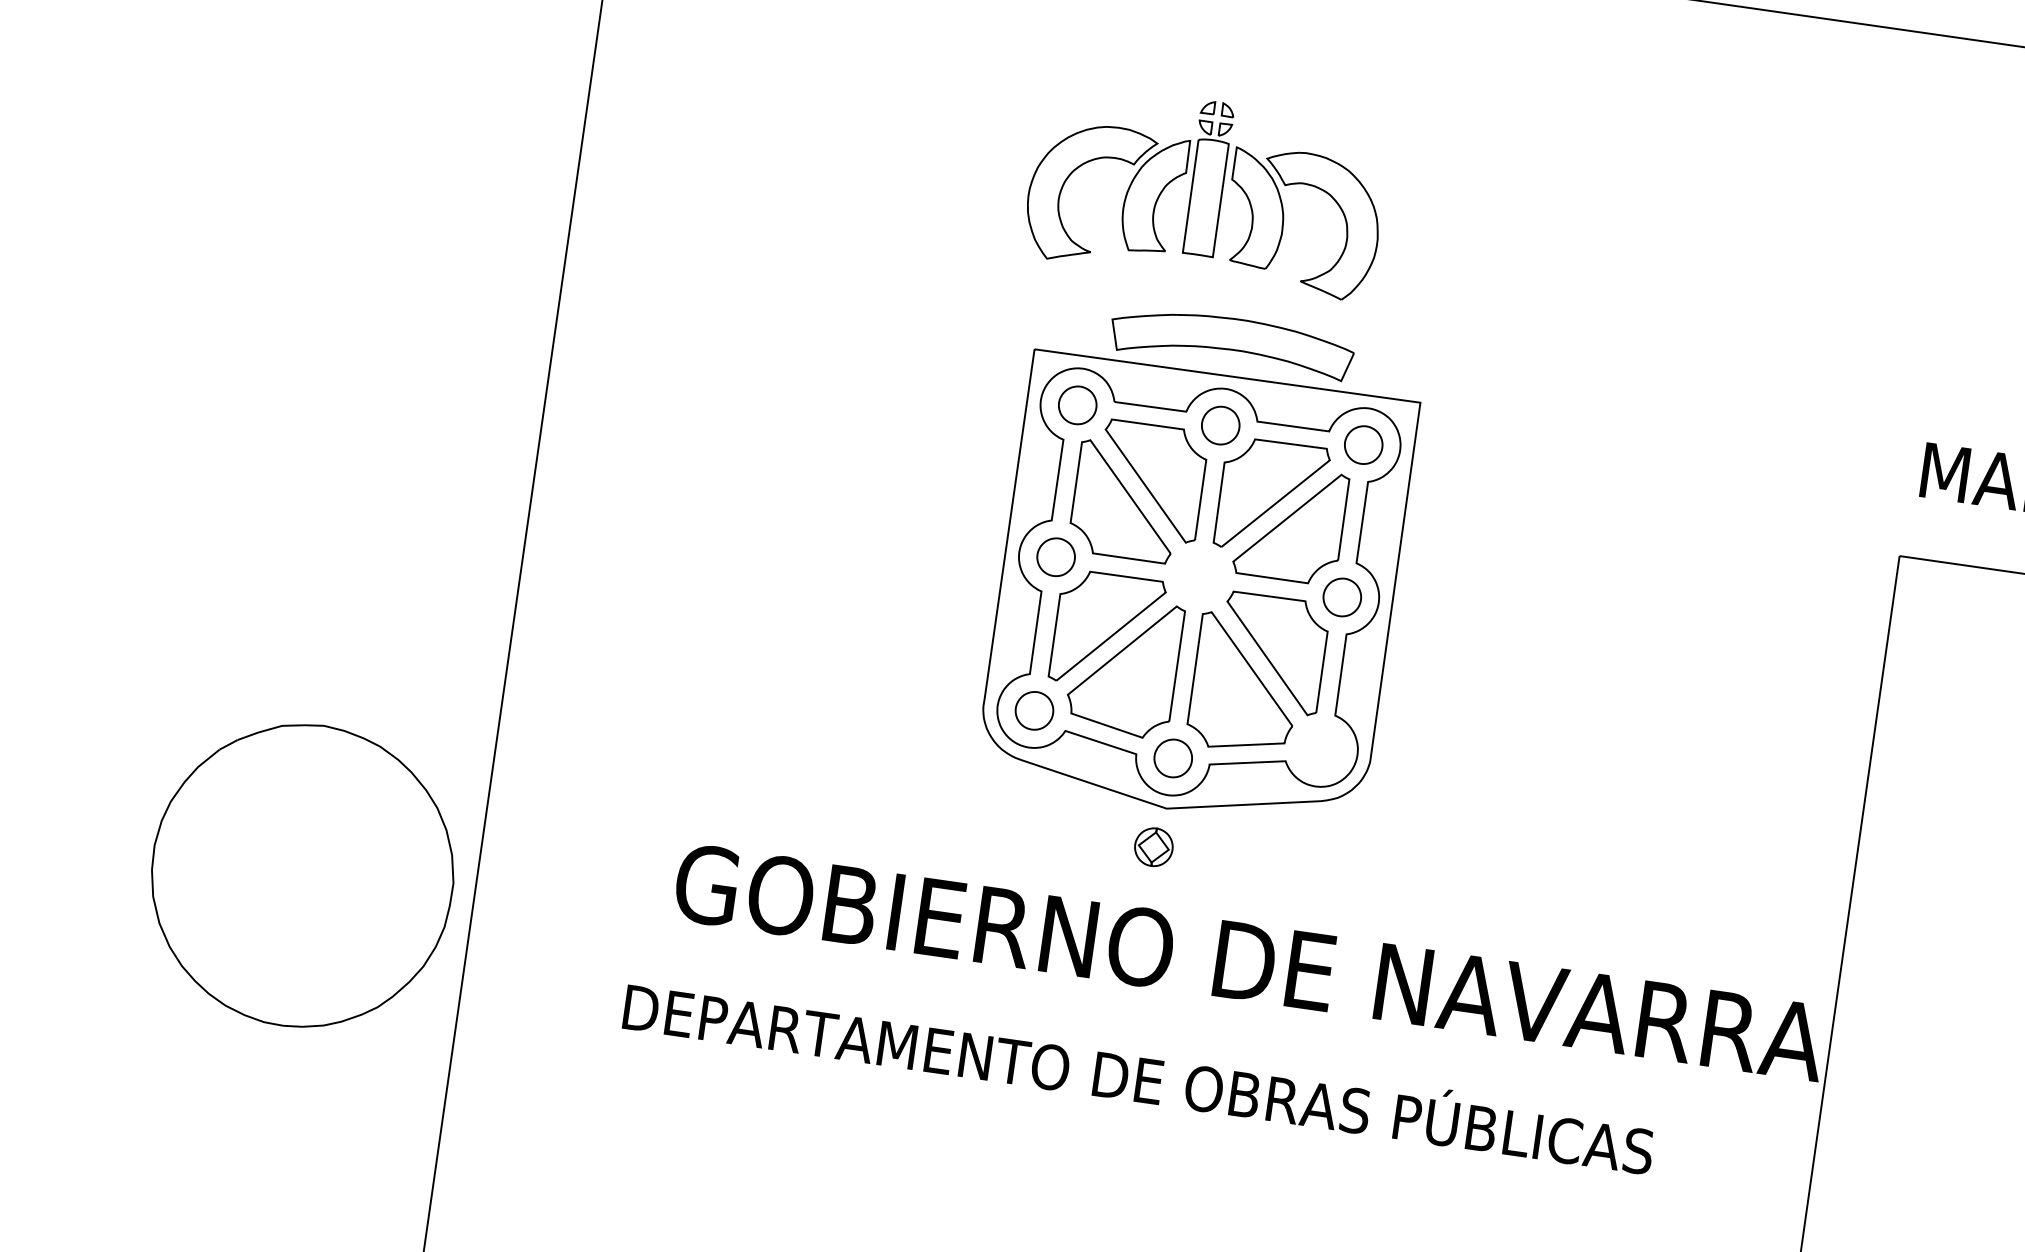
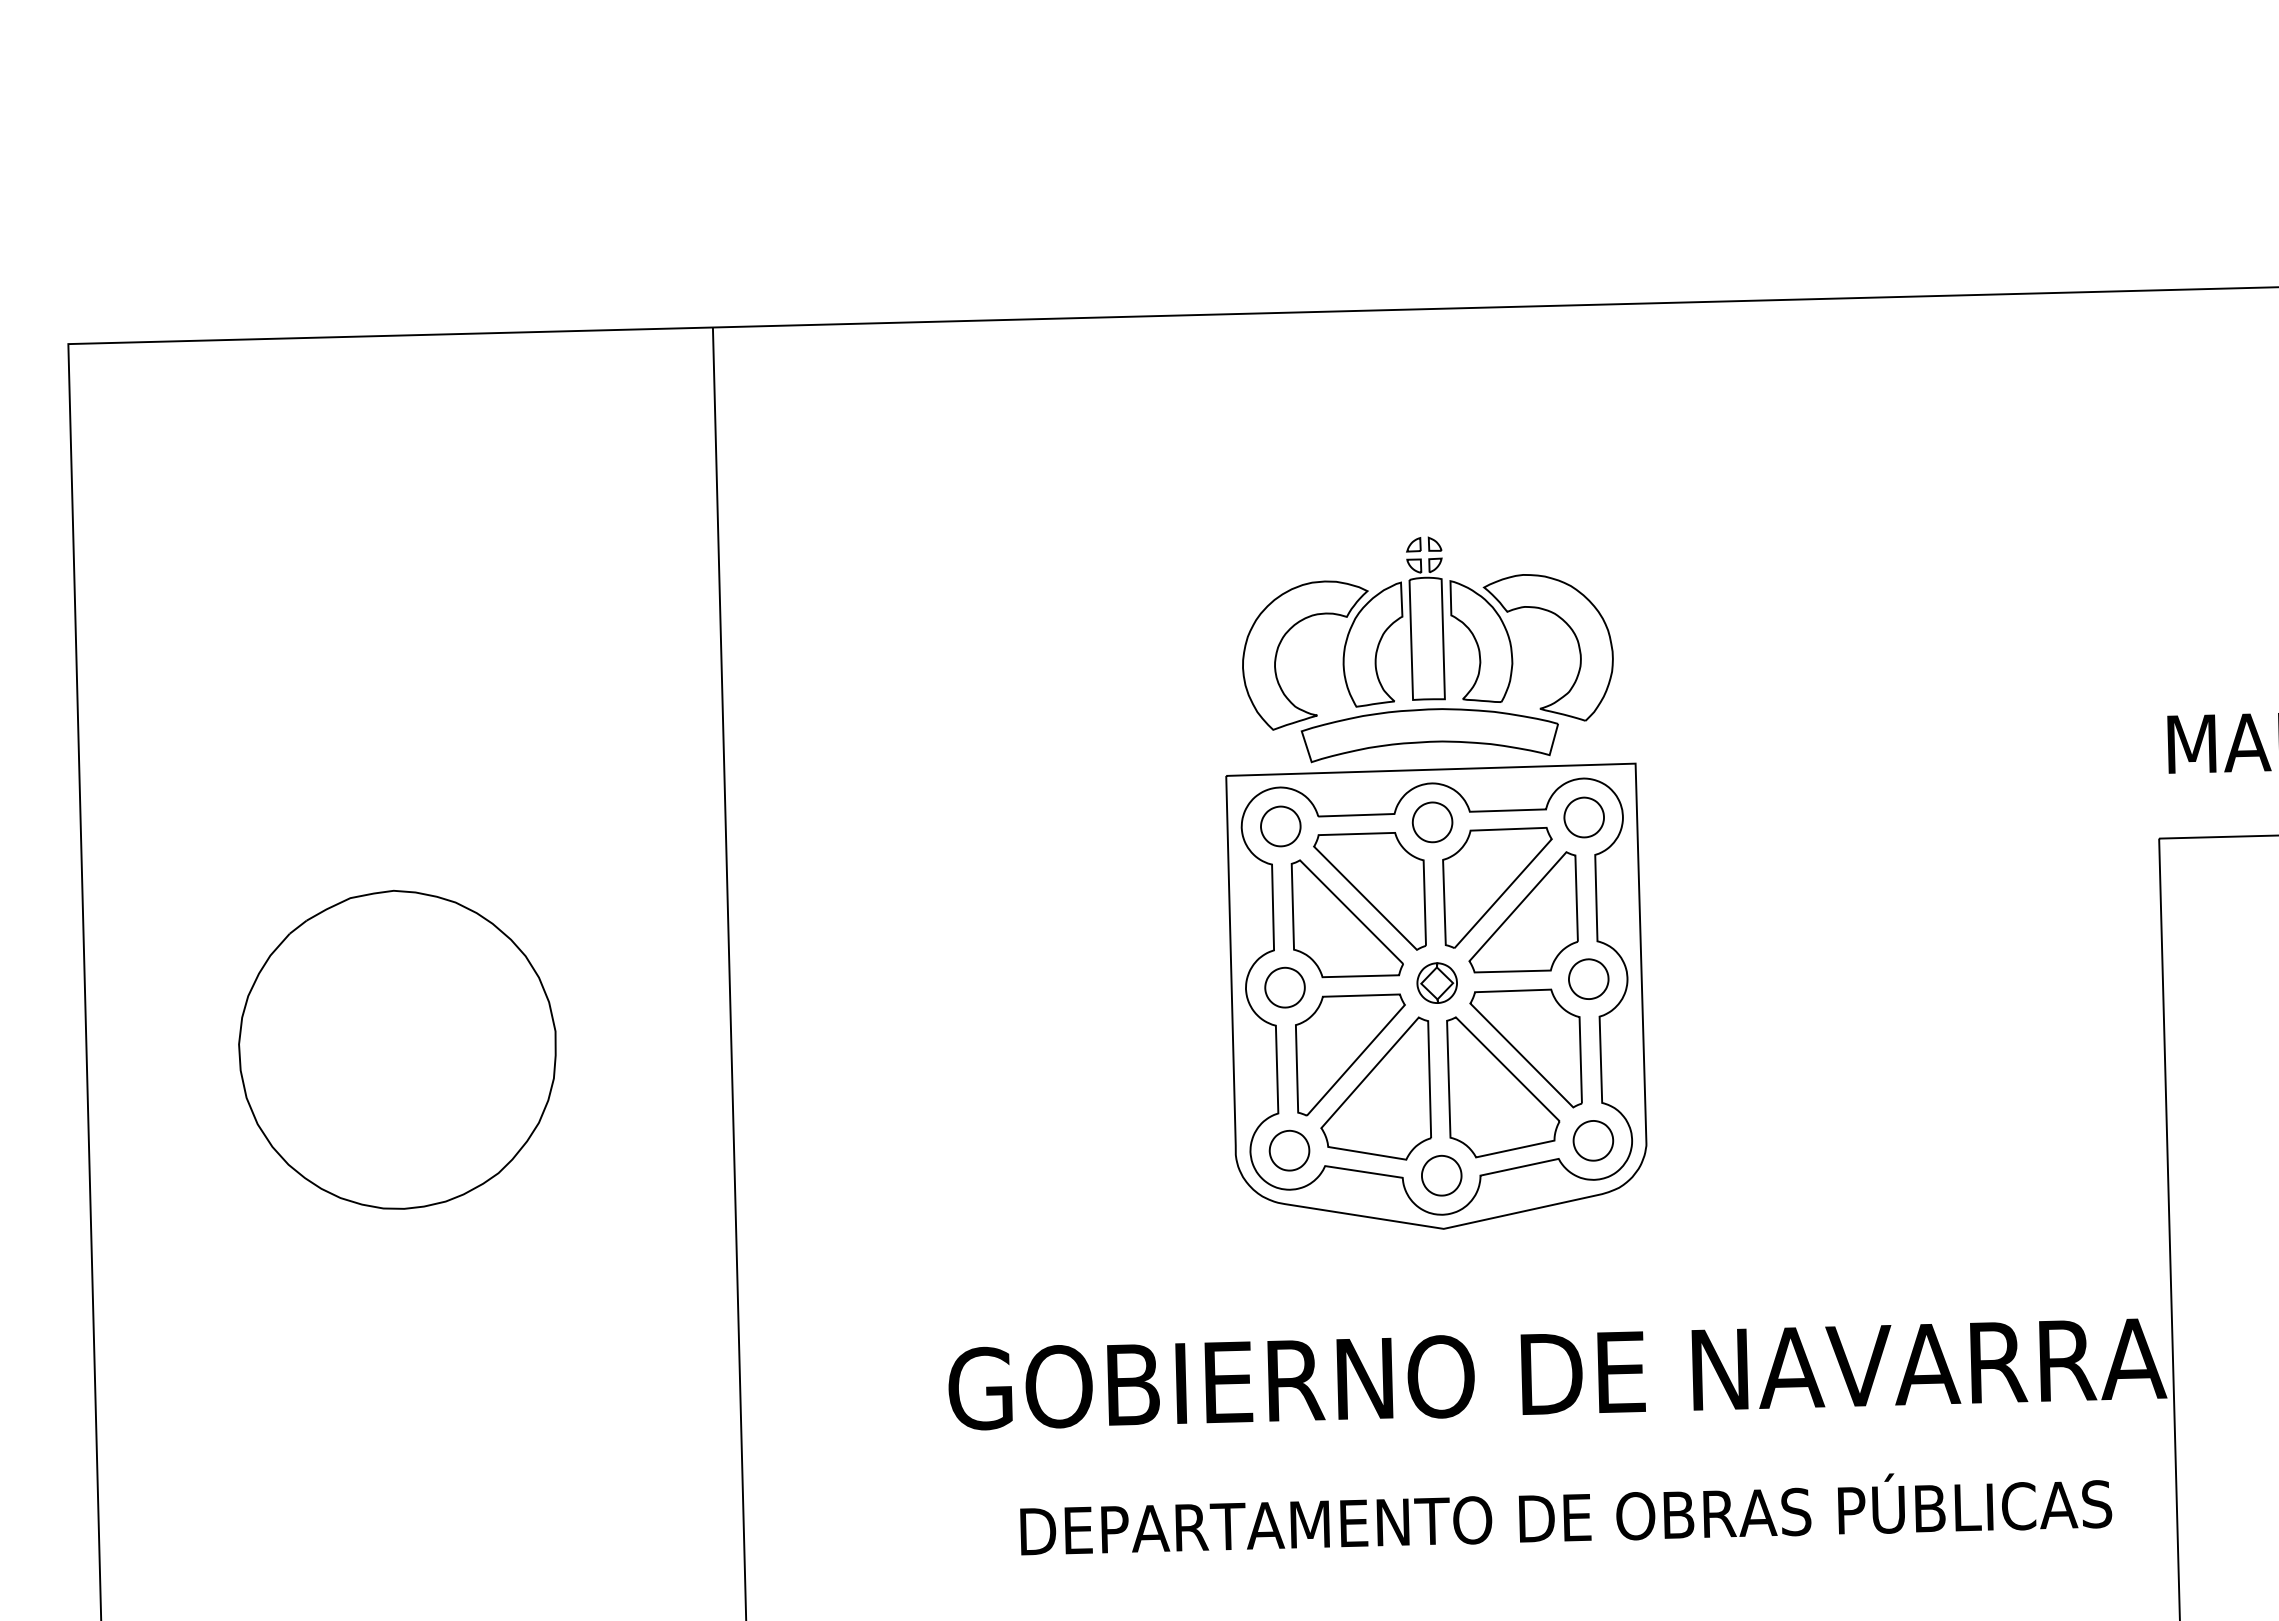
part: (1206, 192) -> (1427, 633), moved
part: (1321, 749) -> (1593, 1140), added
part: (1153, 846) -> (1436, 982), moved
part: (302, 875) -> (397, 1049), moved
text: (1139, 1076) -> (1566, 1514), moved

